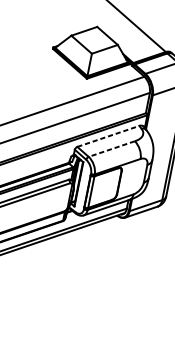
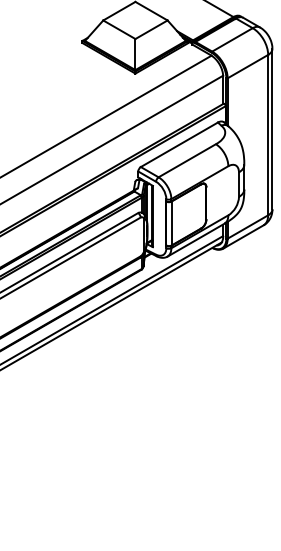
line: (108, 136) -> (179, 144), dashed -> solid
line: (111, 149) -> (186, 161), dashed -> solid

